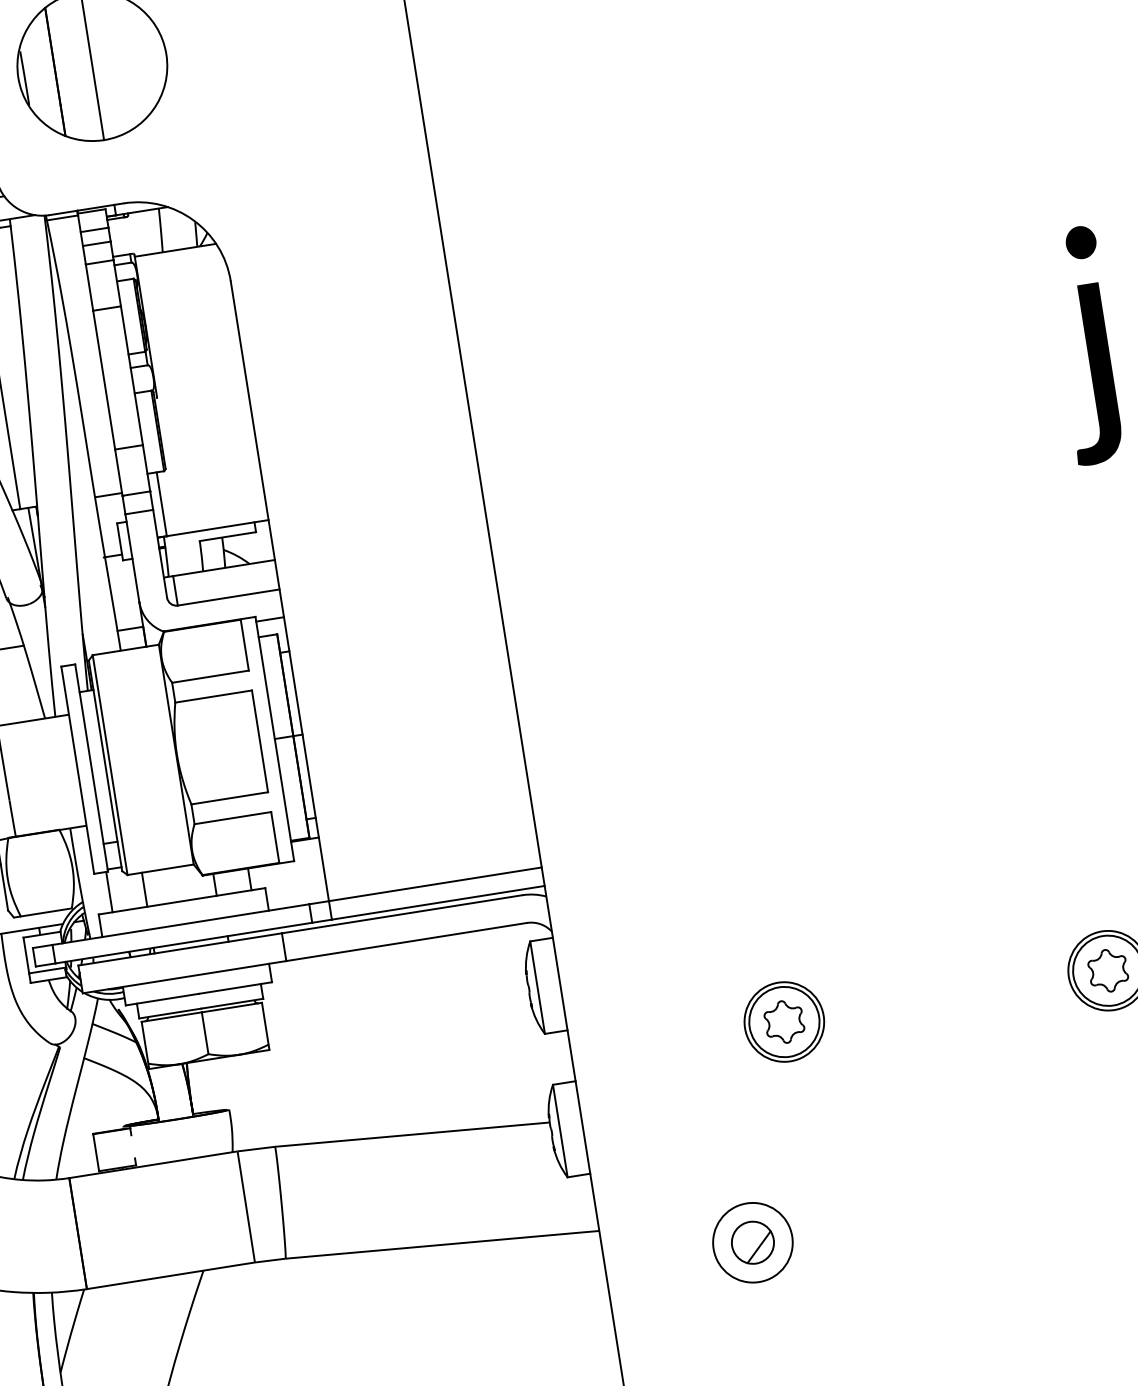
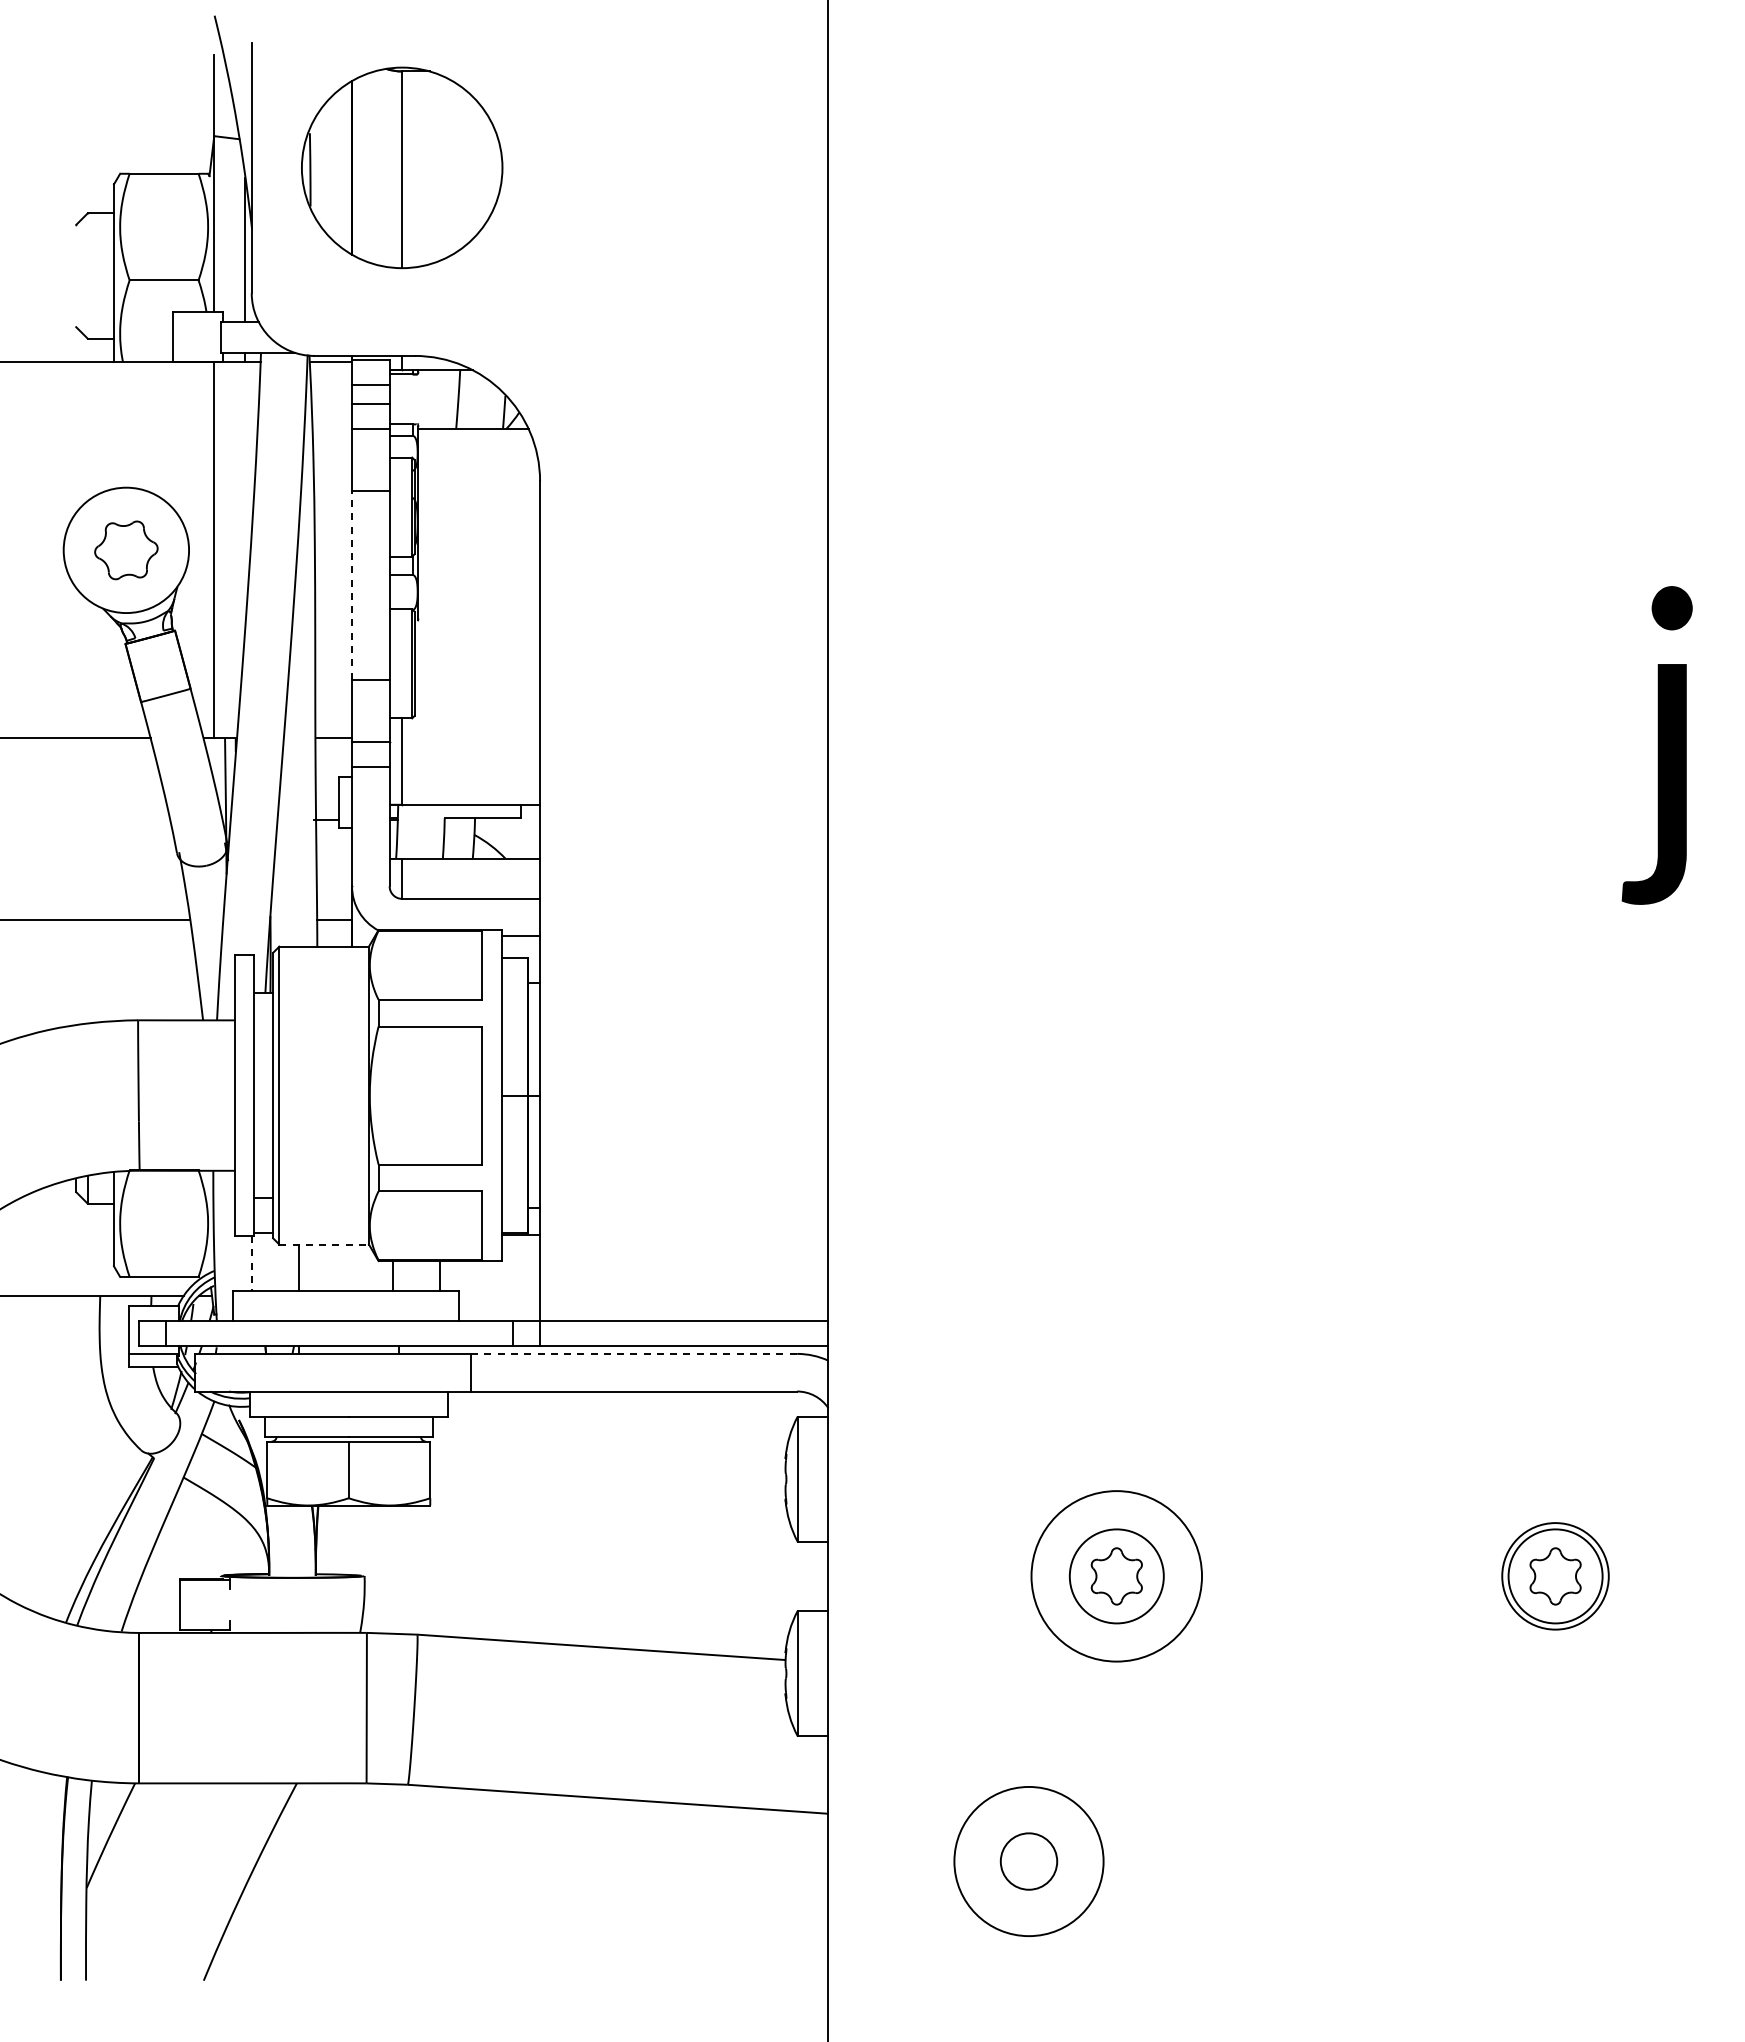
line: (104, 379) -> (352, 584), solid -> dashed
line: (160, 869) -> (324, 1244), solid -> dashed
line: (109, 892) -> (251, 1263), solid -> dashed
line: (402, 913) -> (634, 1353), solid -> dashed
circle: (784, 1022) -> (1116, 1576), size x1.6
circle: (752, 1242) -> (1028, 1861), size x1.4
line: (758, 1247) -> (1035, 1868), removed

